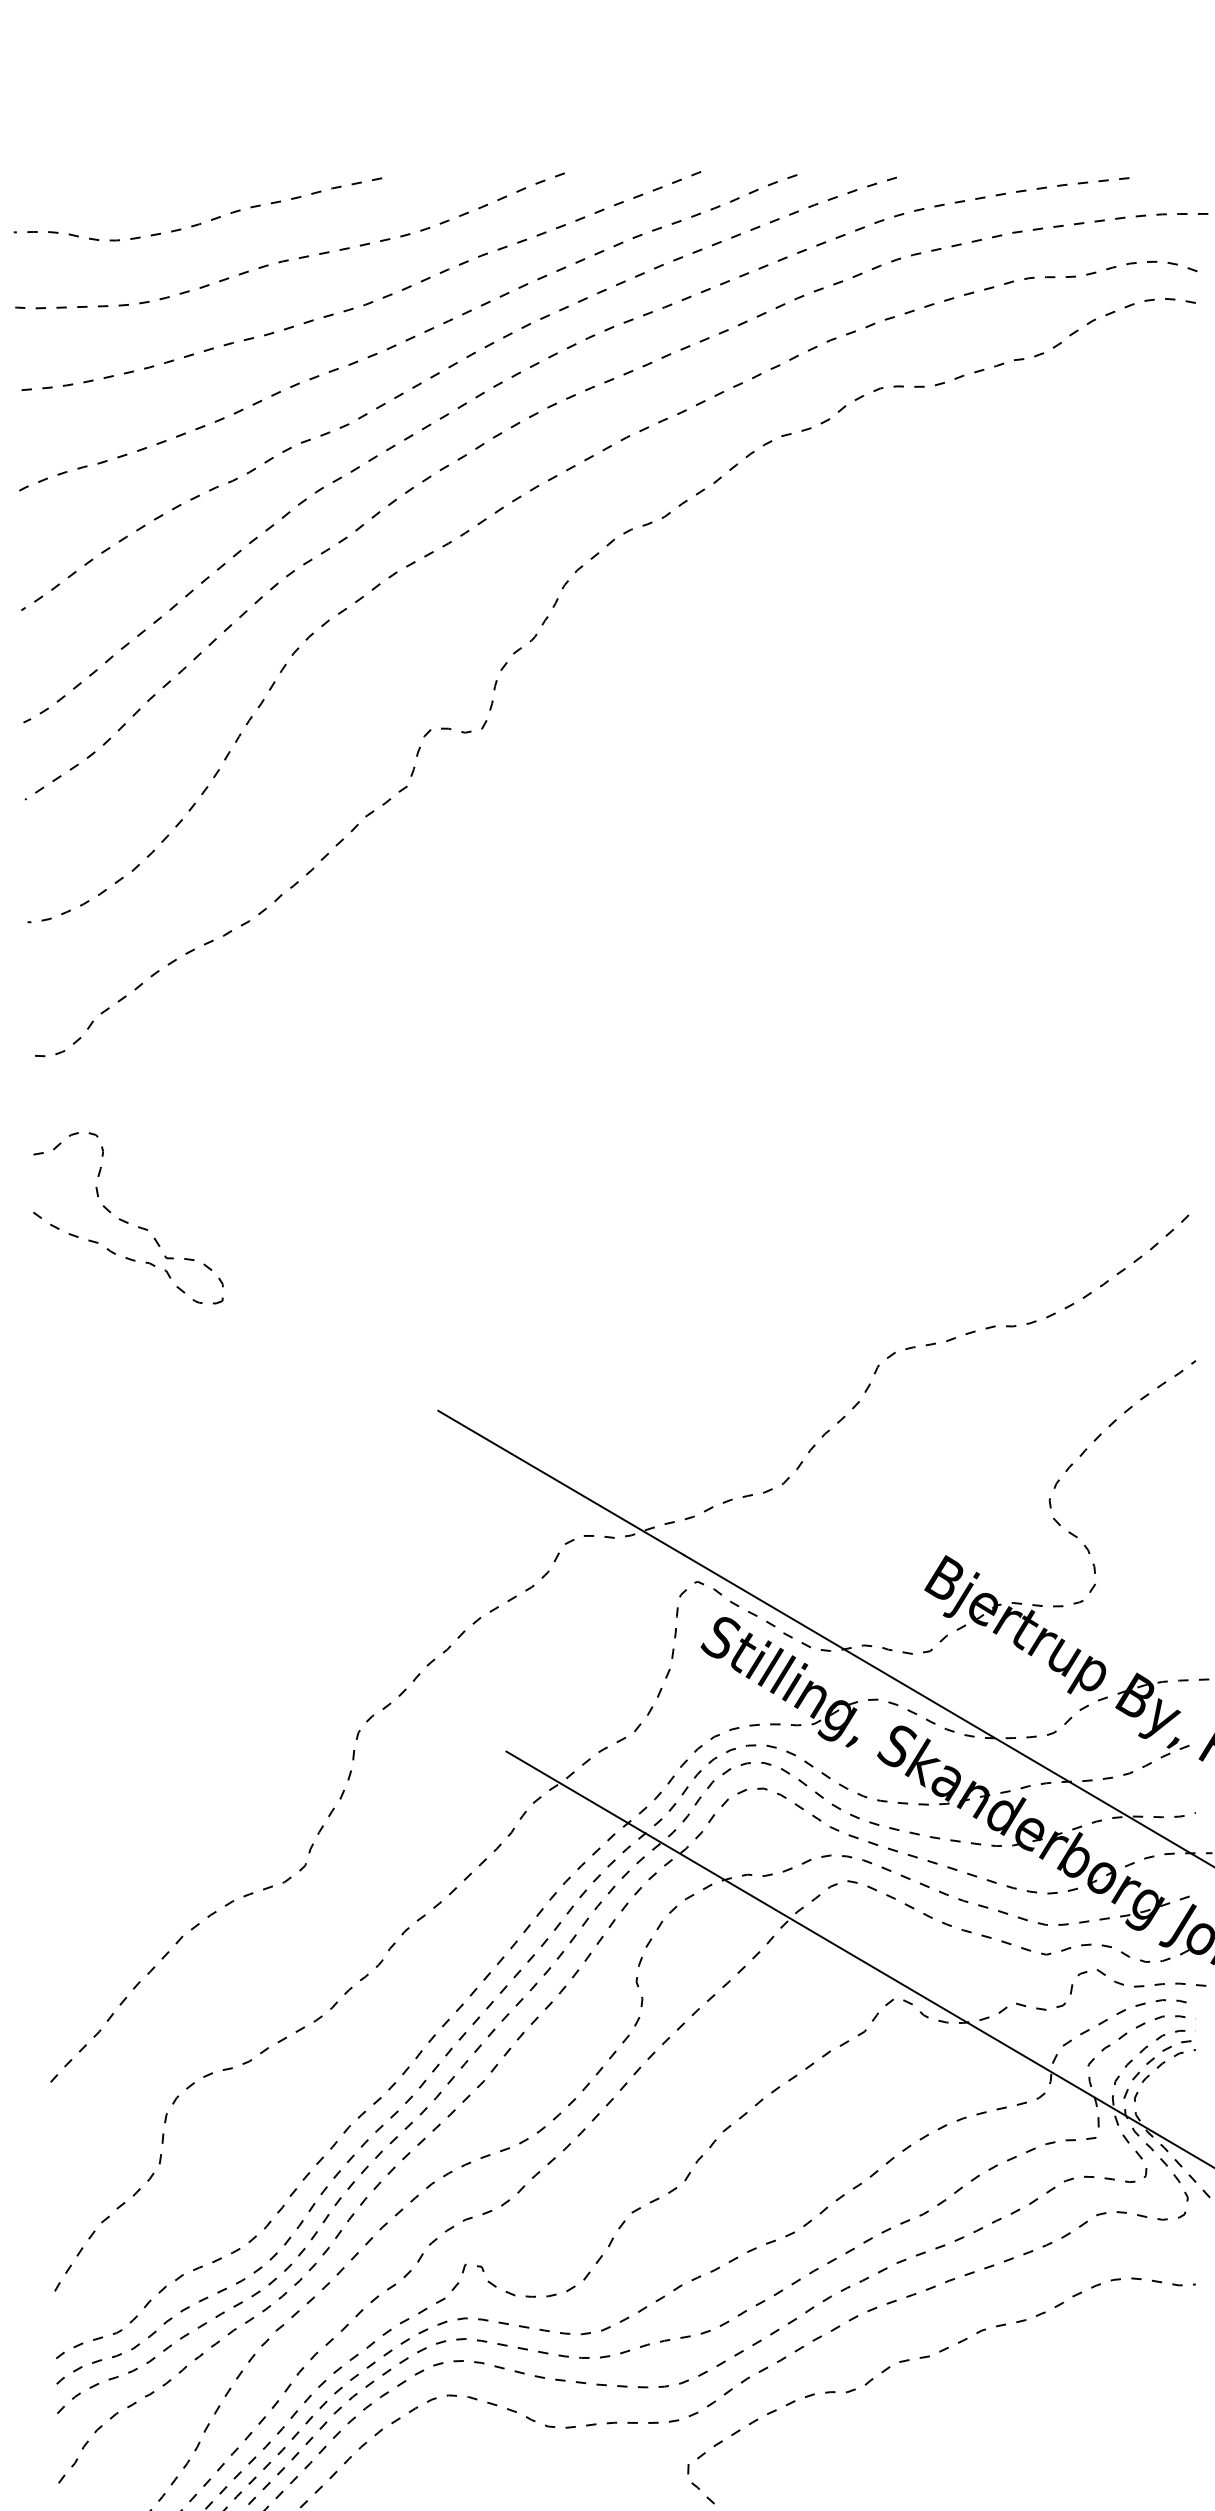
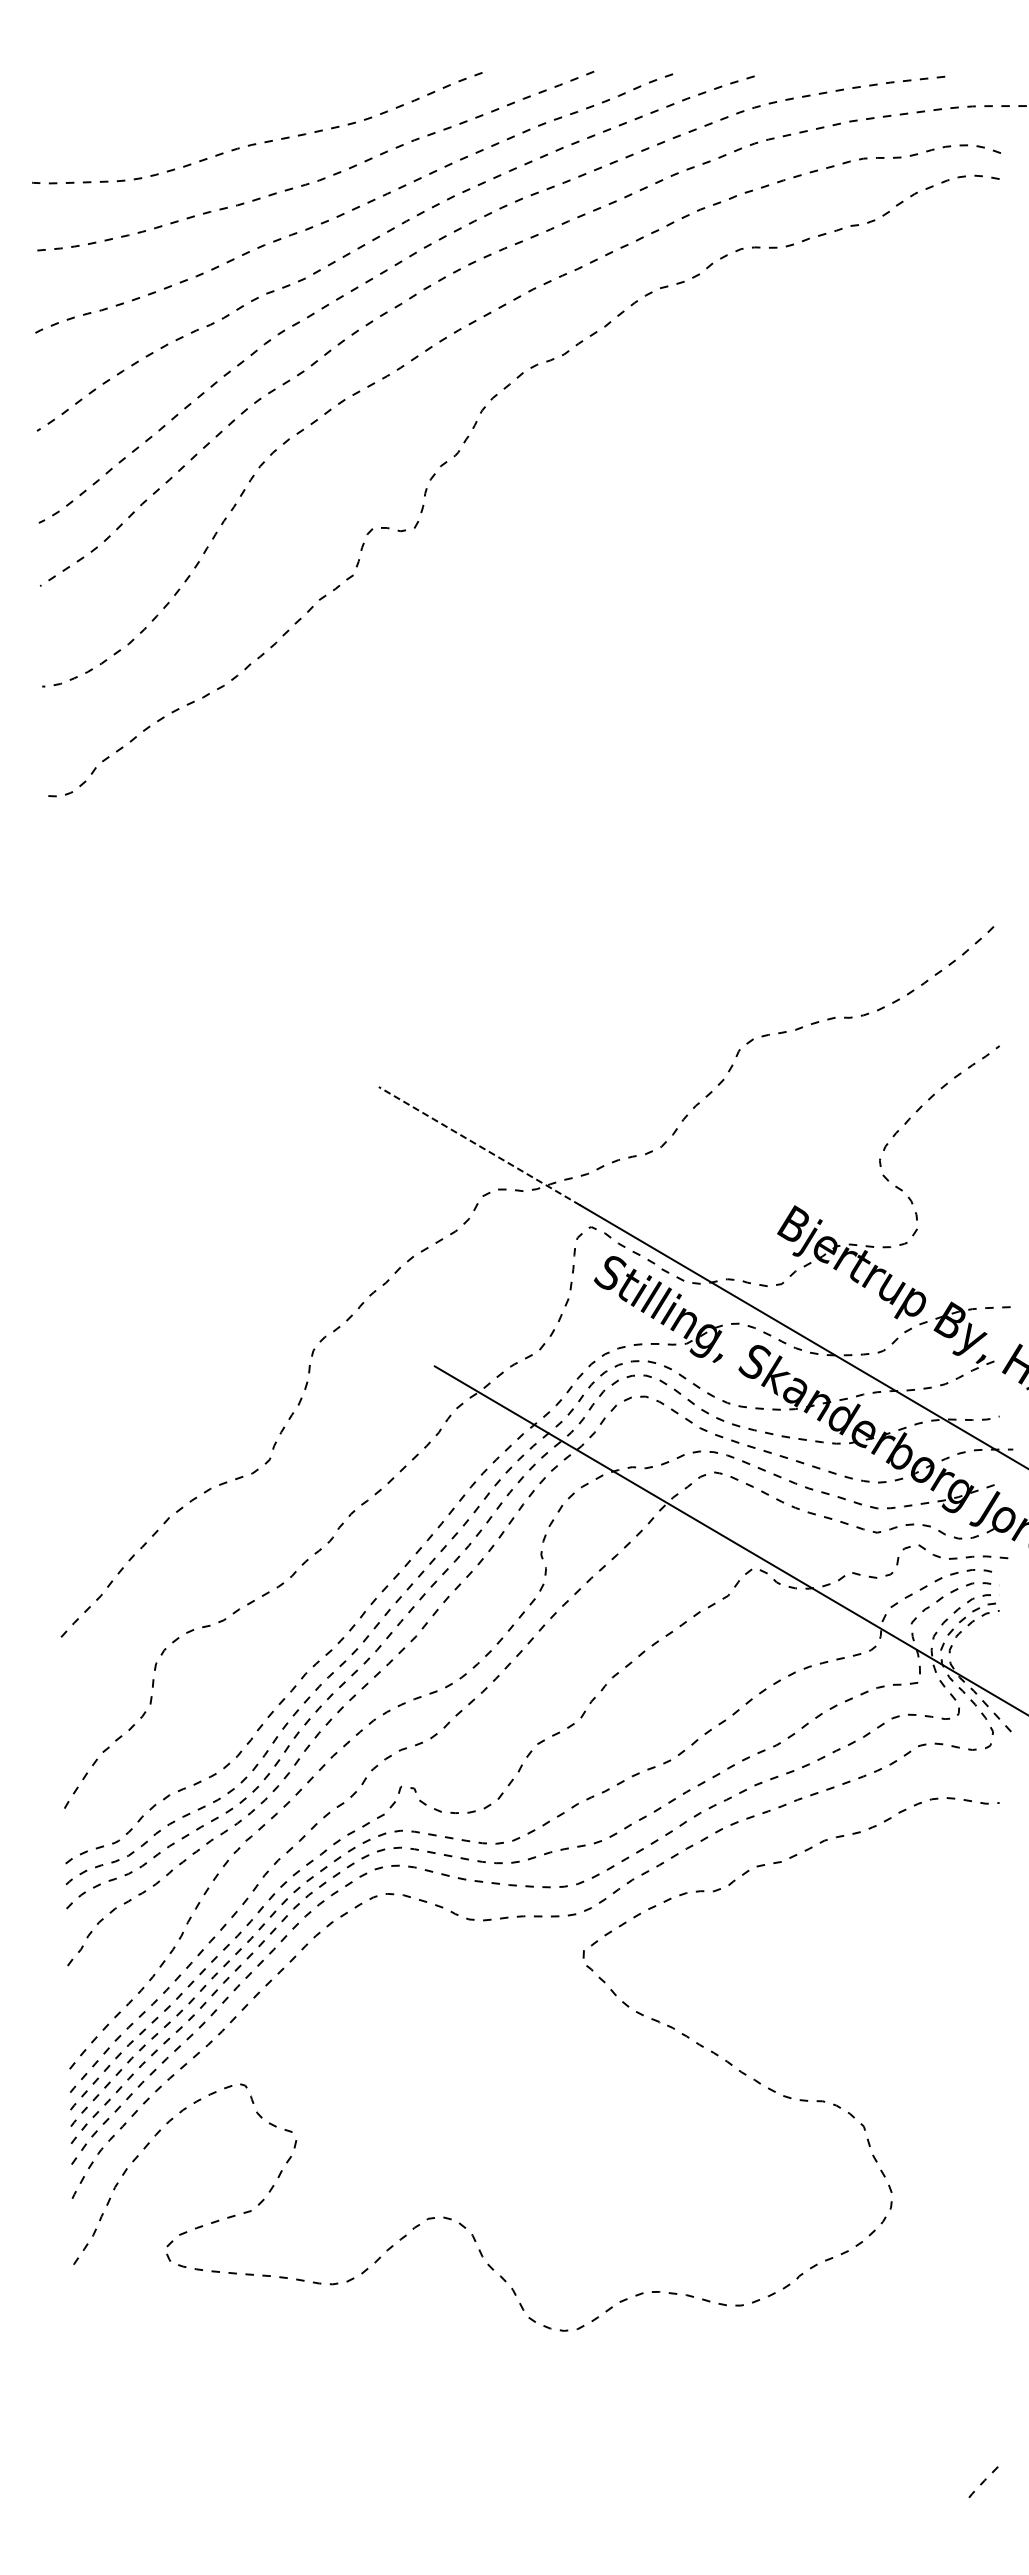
curve: (198, 222) -> (182, 113), removed
part: (127, 1217) -> (124, 928), removed
line: (561, 1483) -> (479, 1146), solid -> dashed

